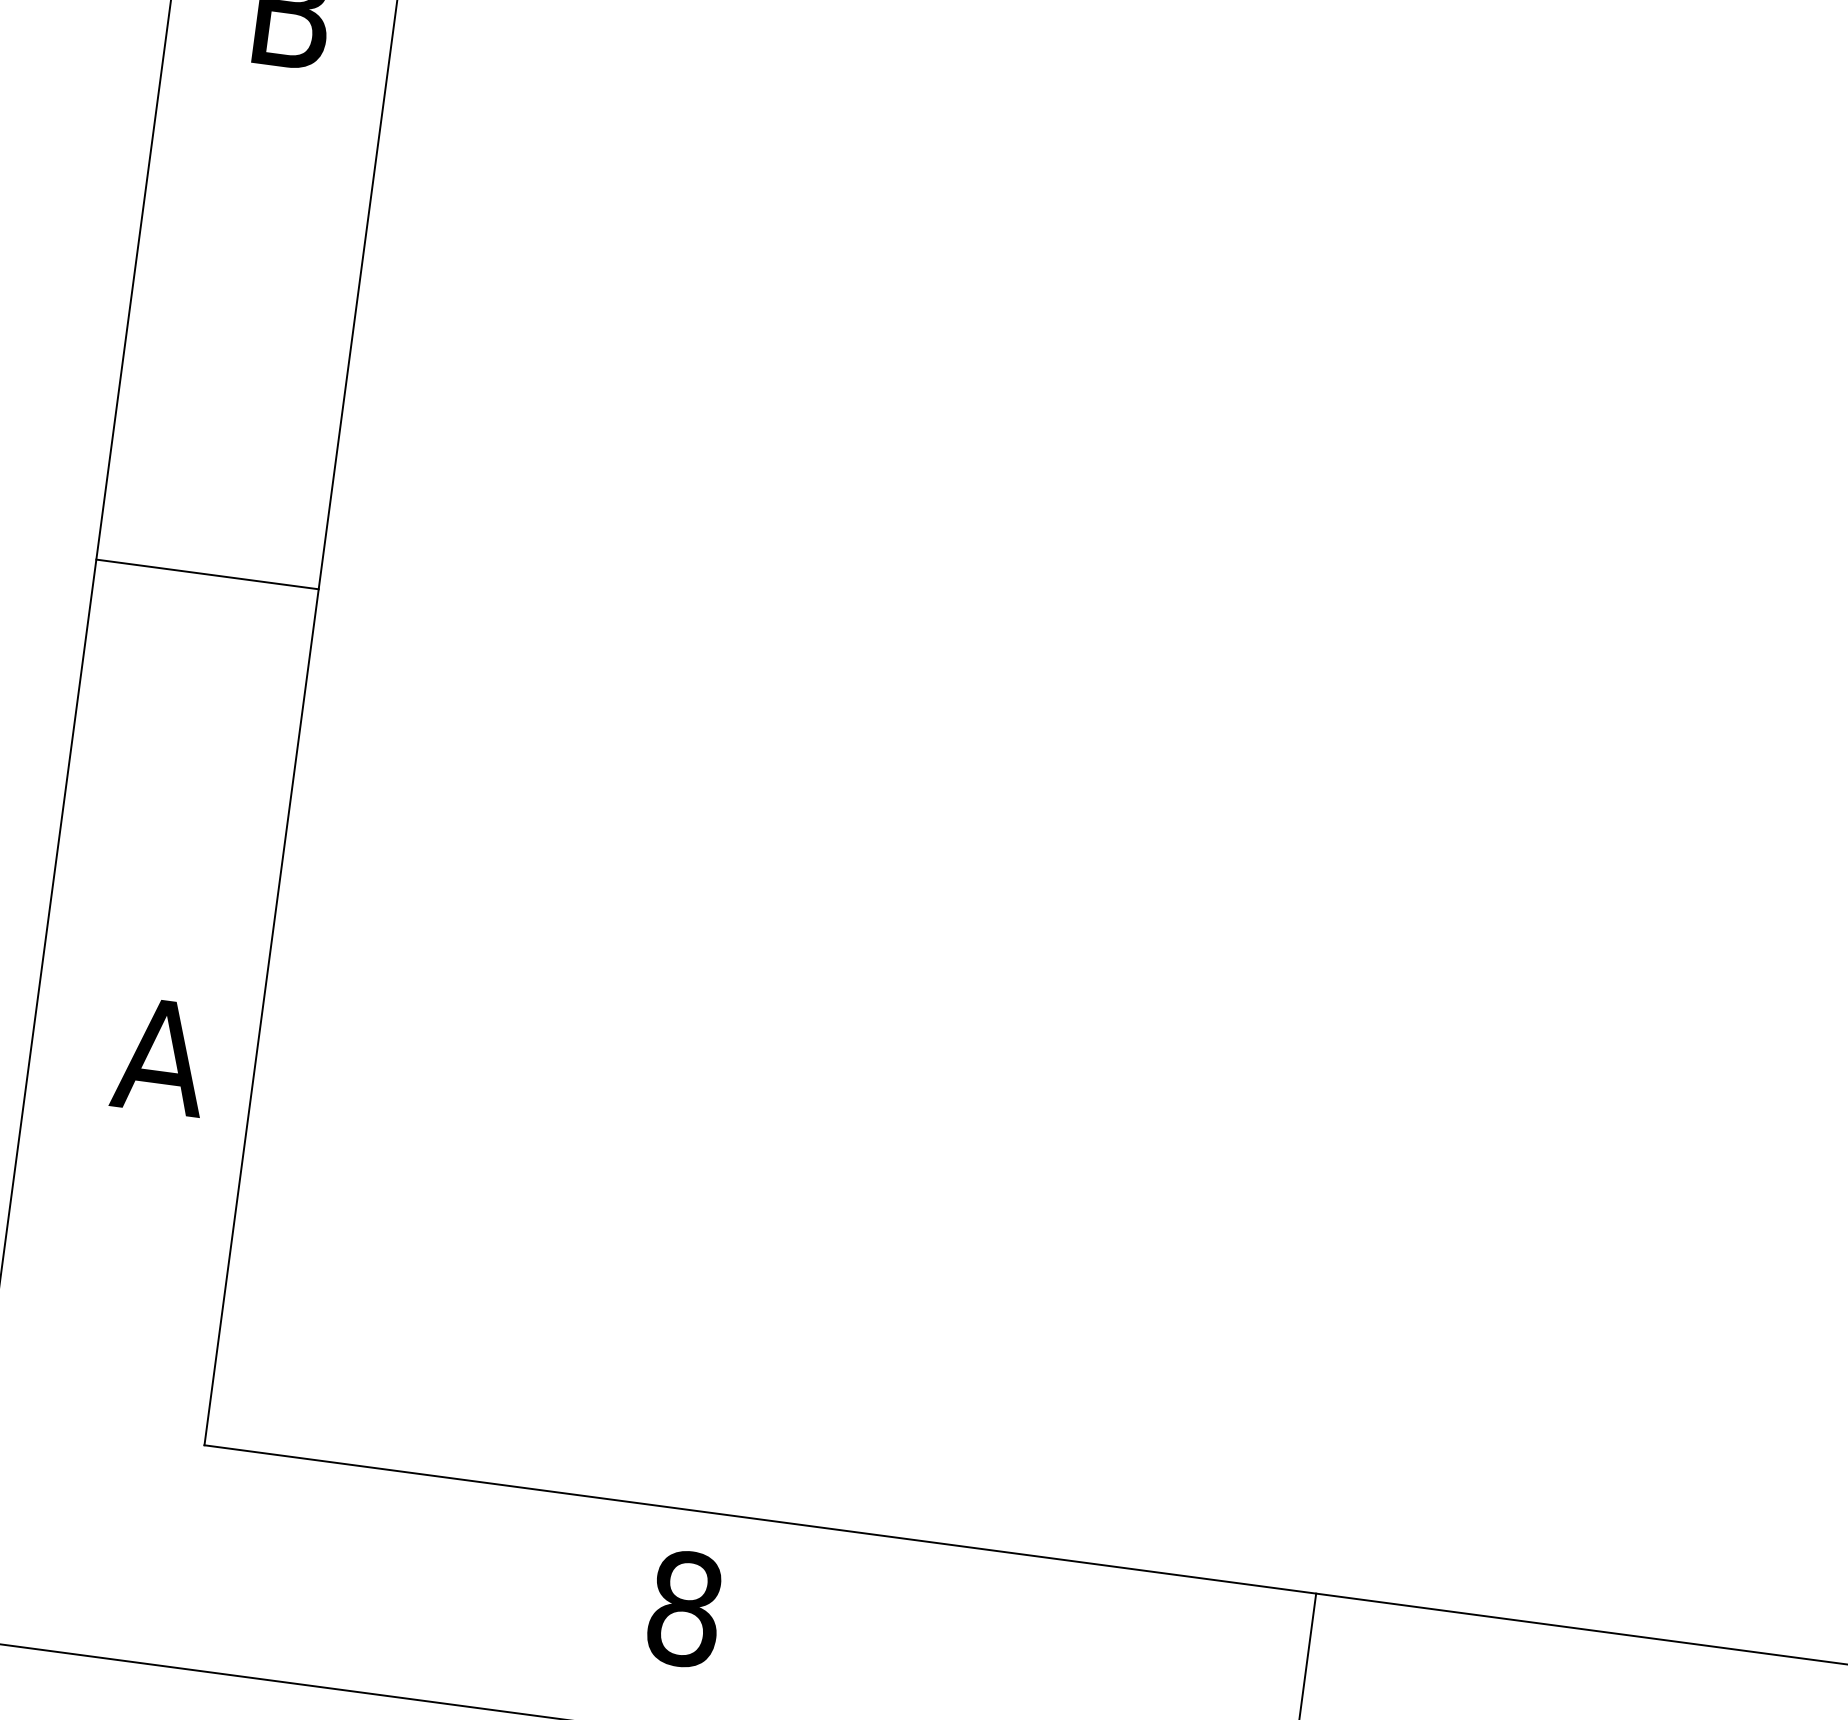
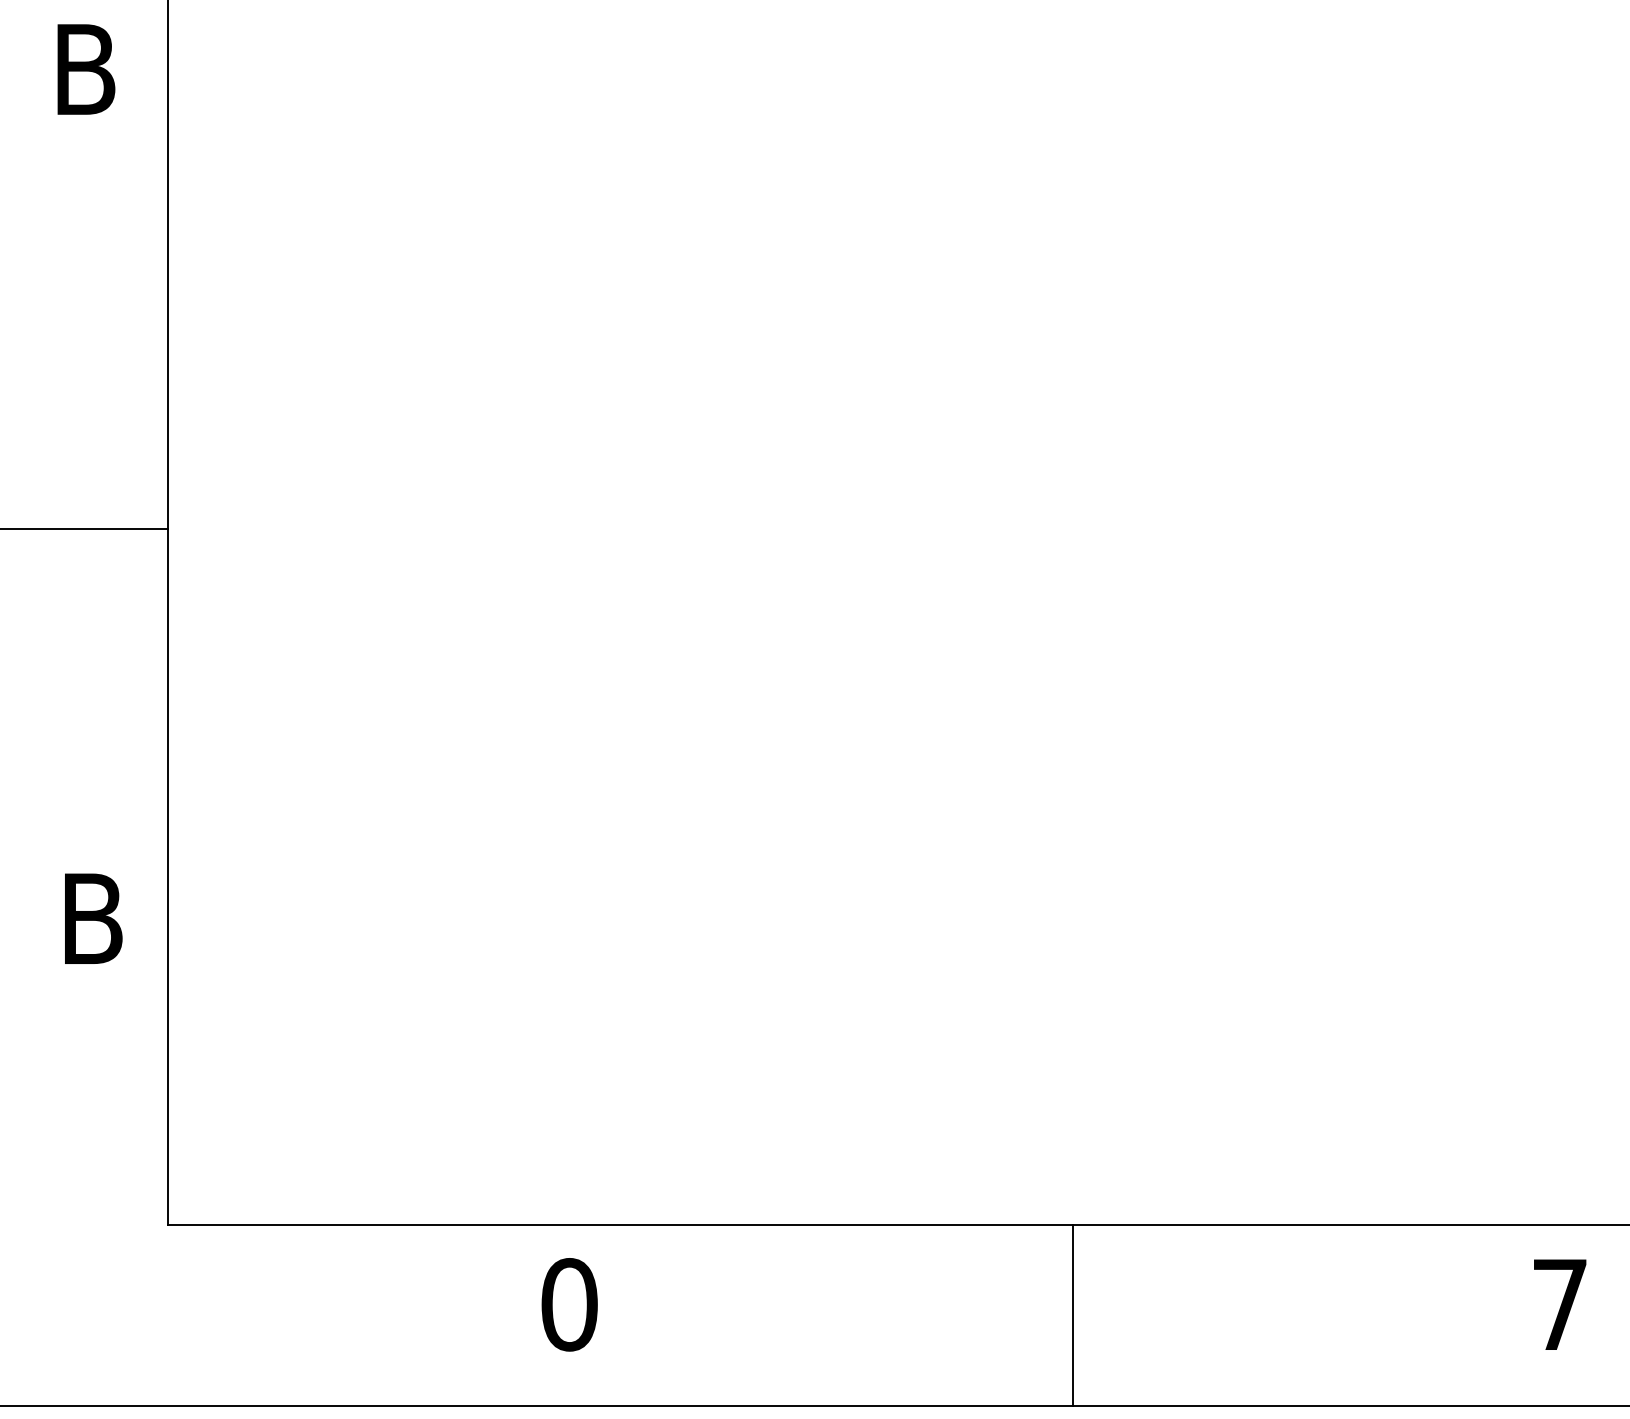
text: (162, 1056) -> (92, 918), A -> B
text: (684, 1608) -> (569, 1304), 8 -> 0

